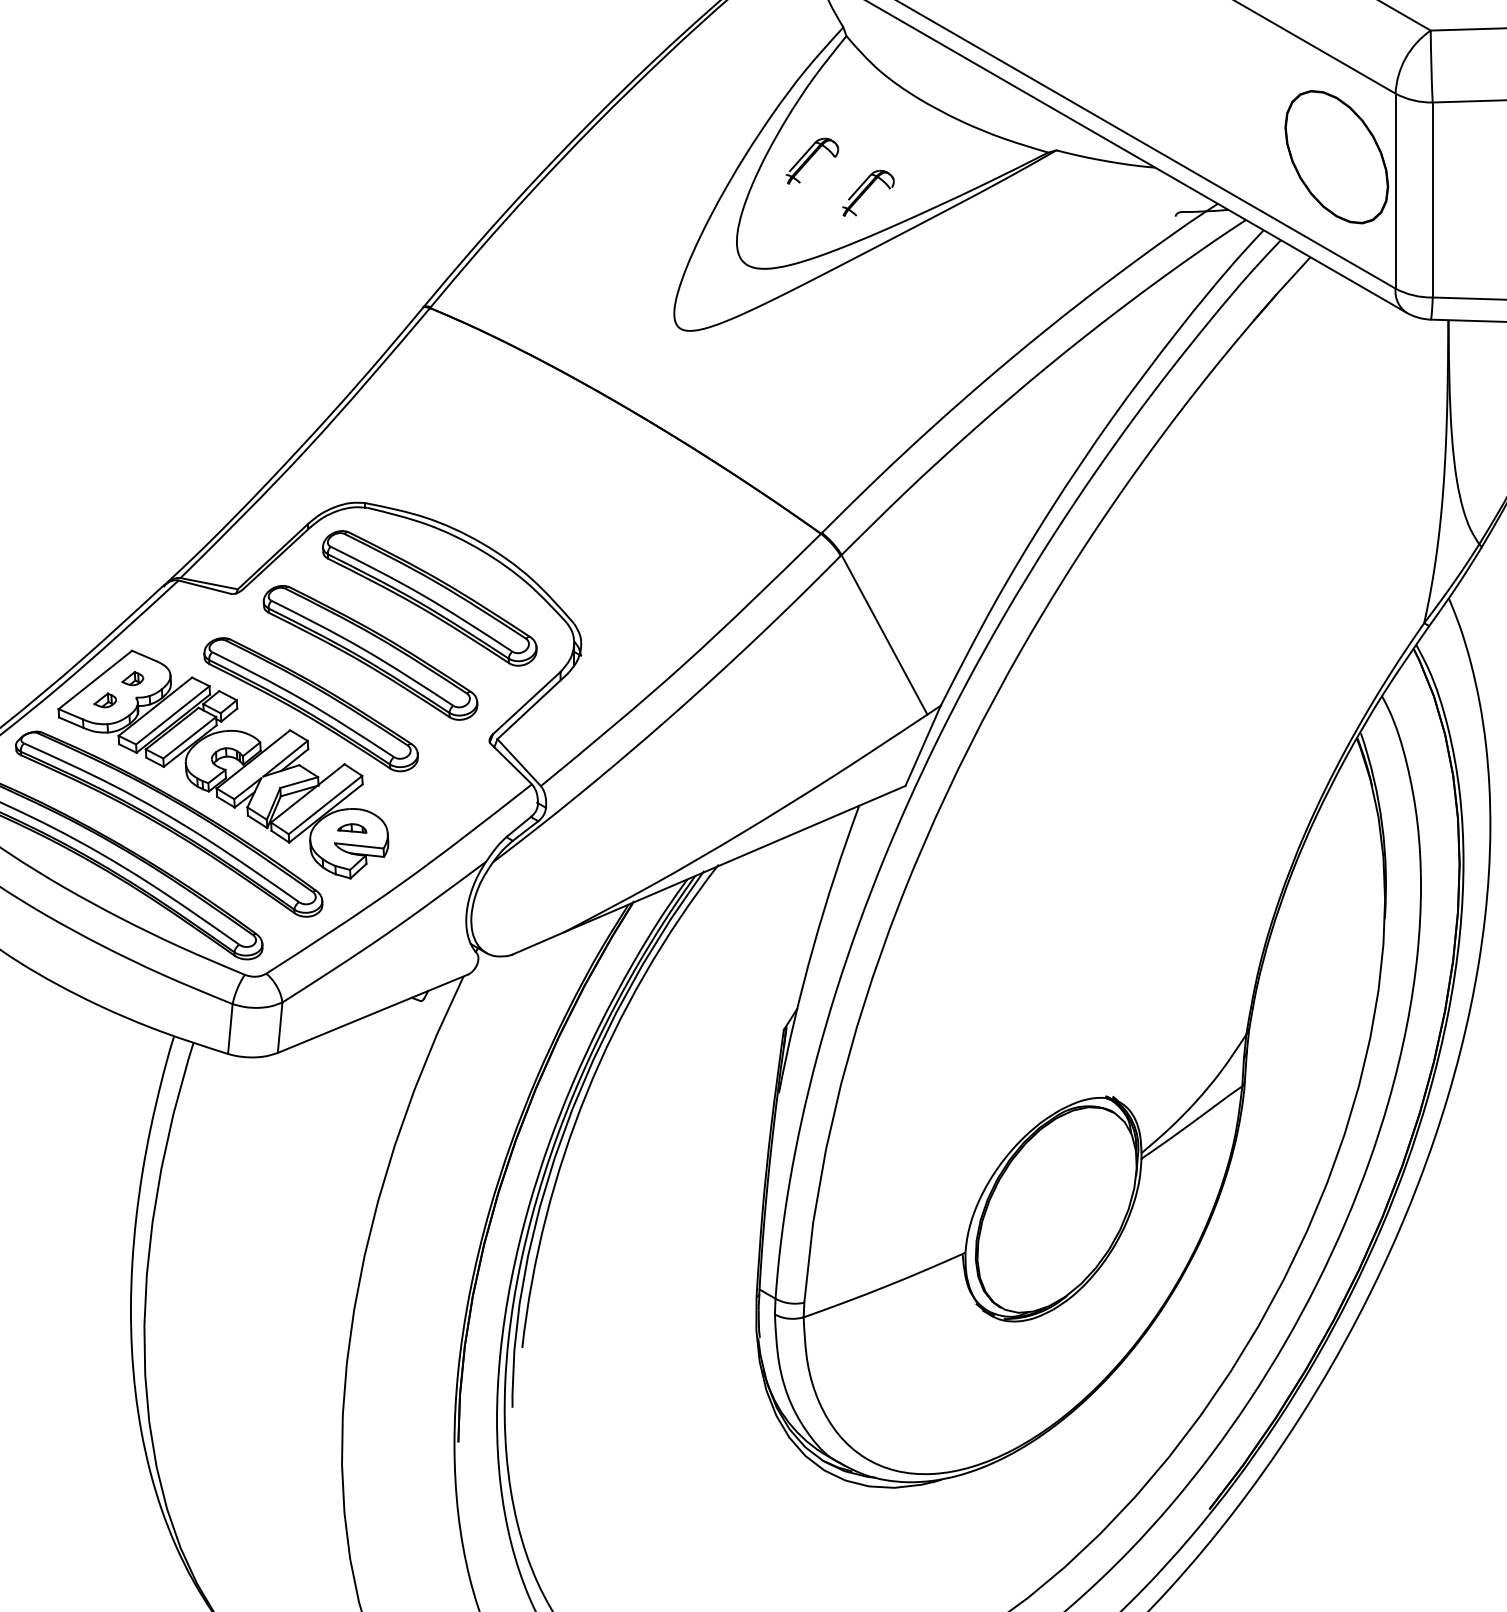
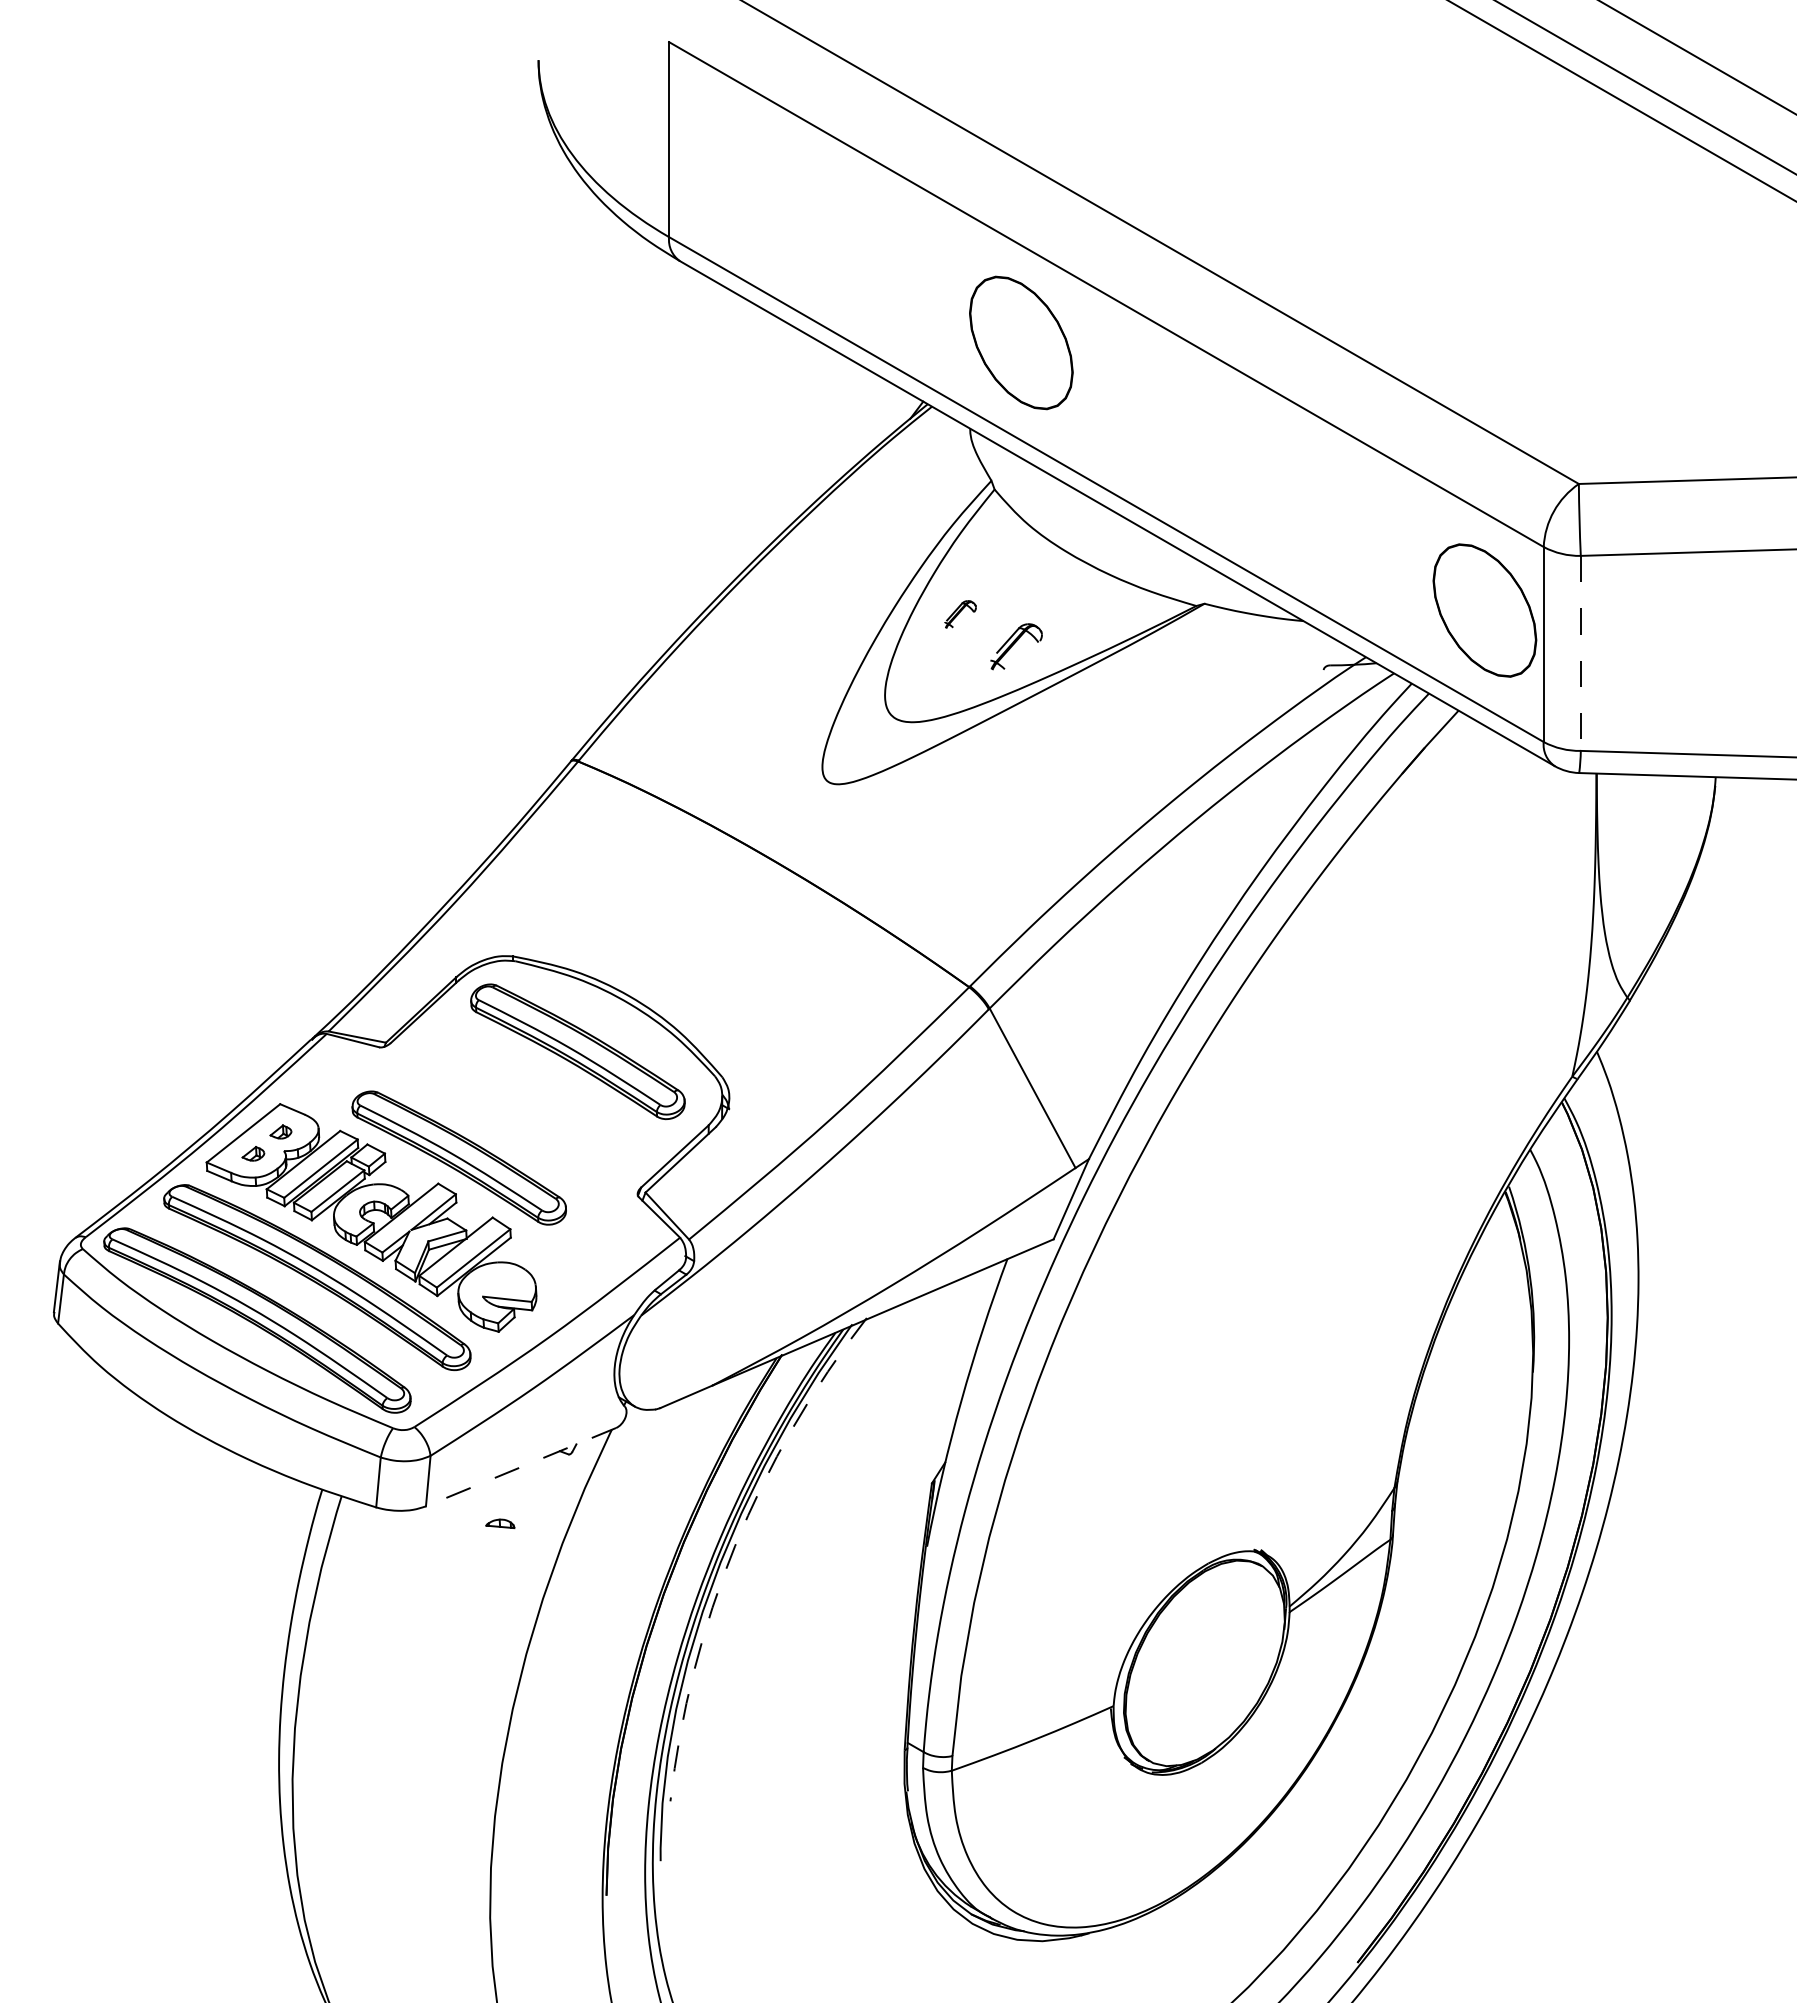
part: (812, 161) -> (960, 614), size x0.6
line: (1432, 200) -> (1580, 653), solid -> dashed
part: (370, 653) -> (518, 1106), removed
part: (352, 828) -> (500, 1523), moved
line: (373, 1014) -> (521, 1467), solid -> dashed
arc: (587, 1093) -> (735, 1546), solid -> dashed

